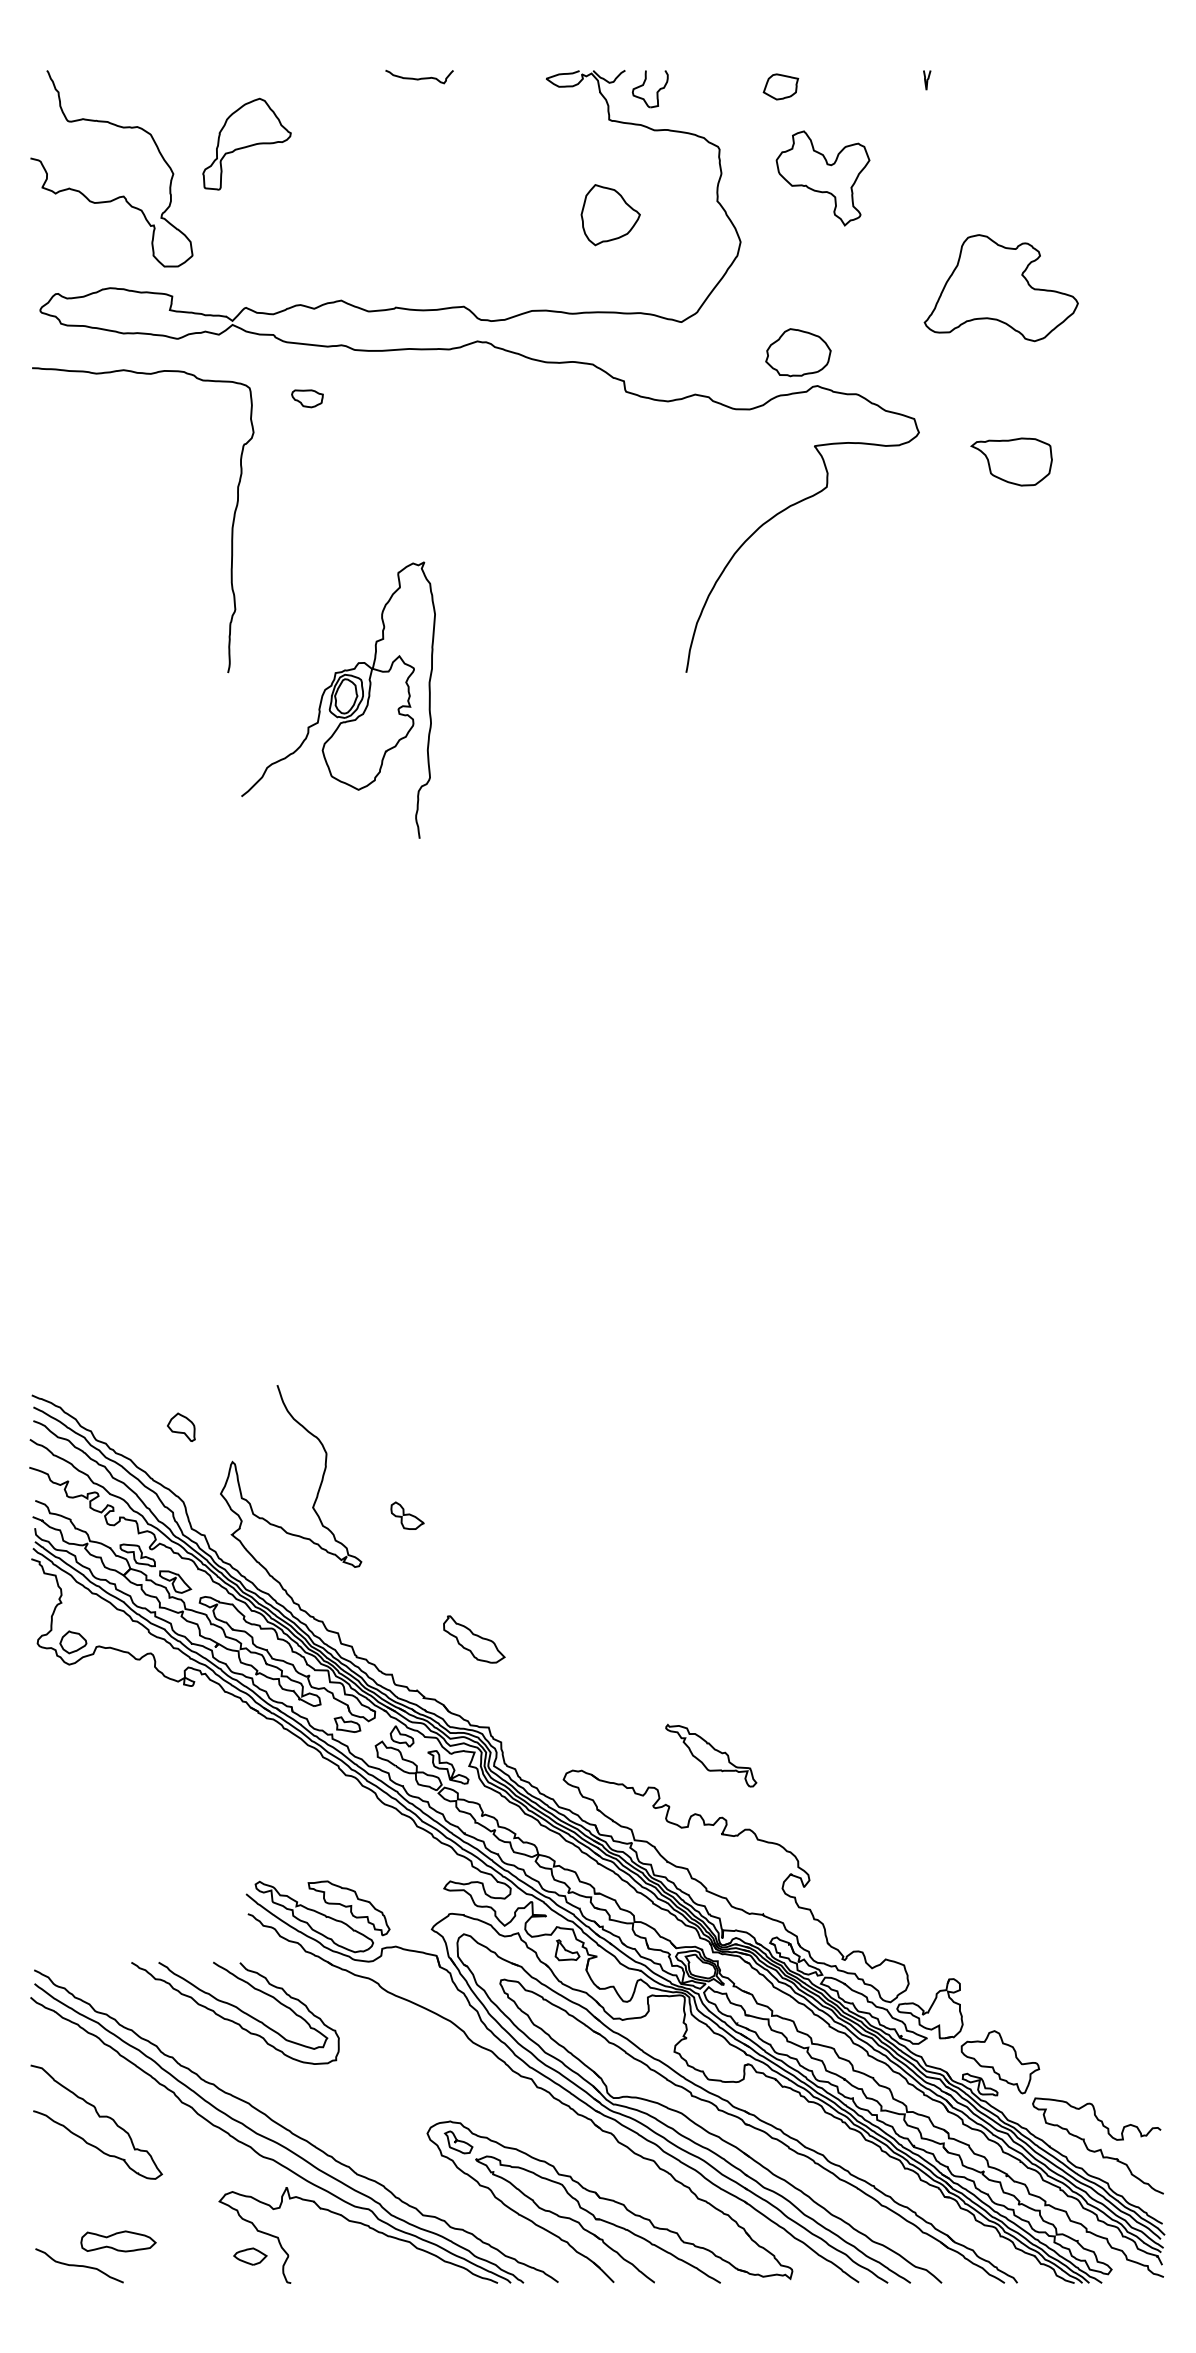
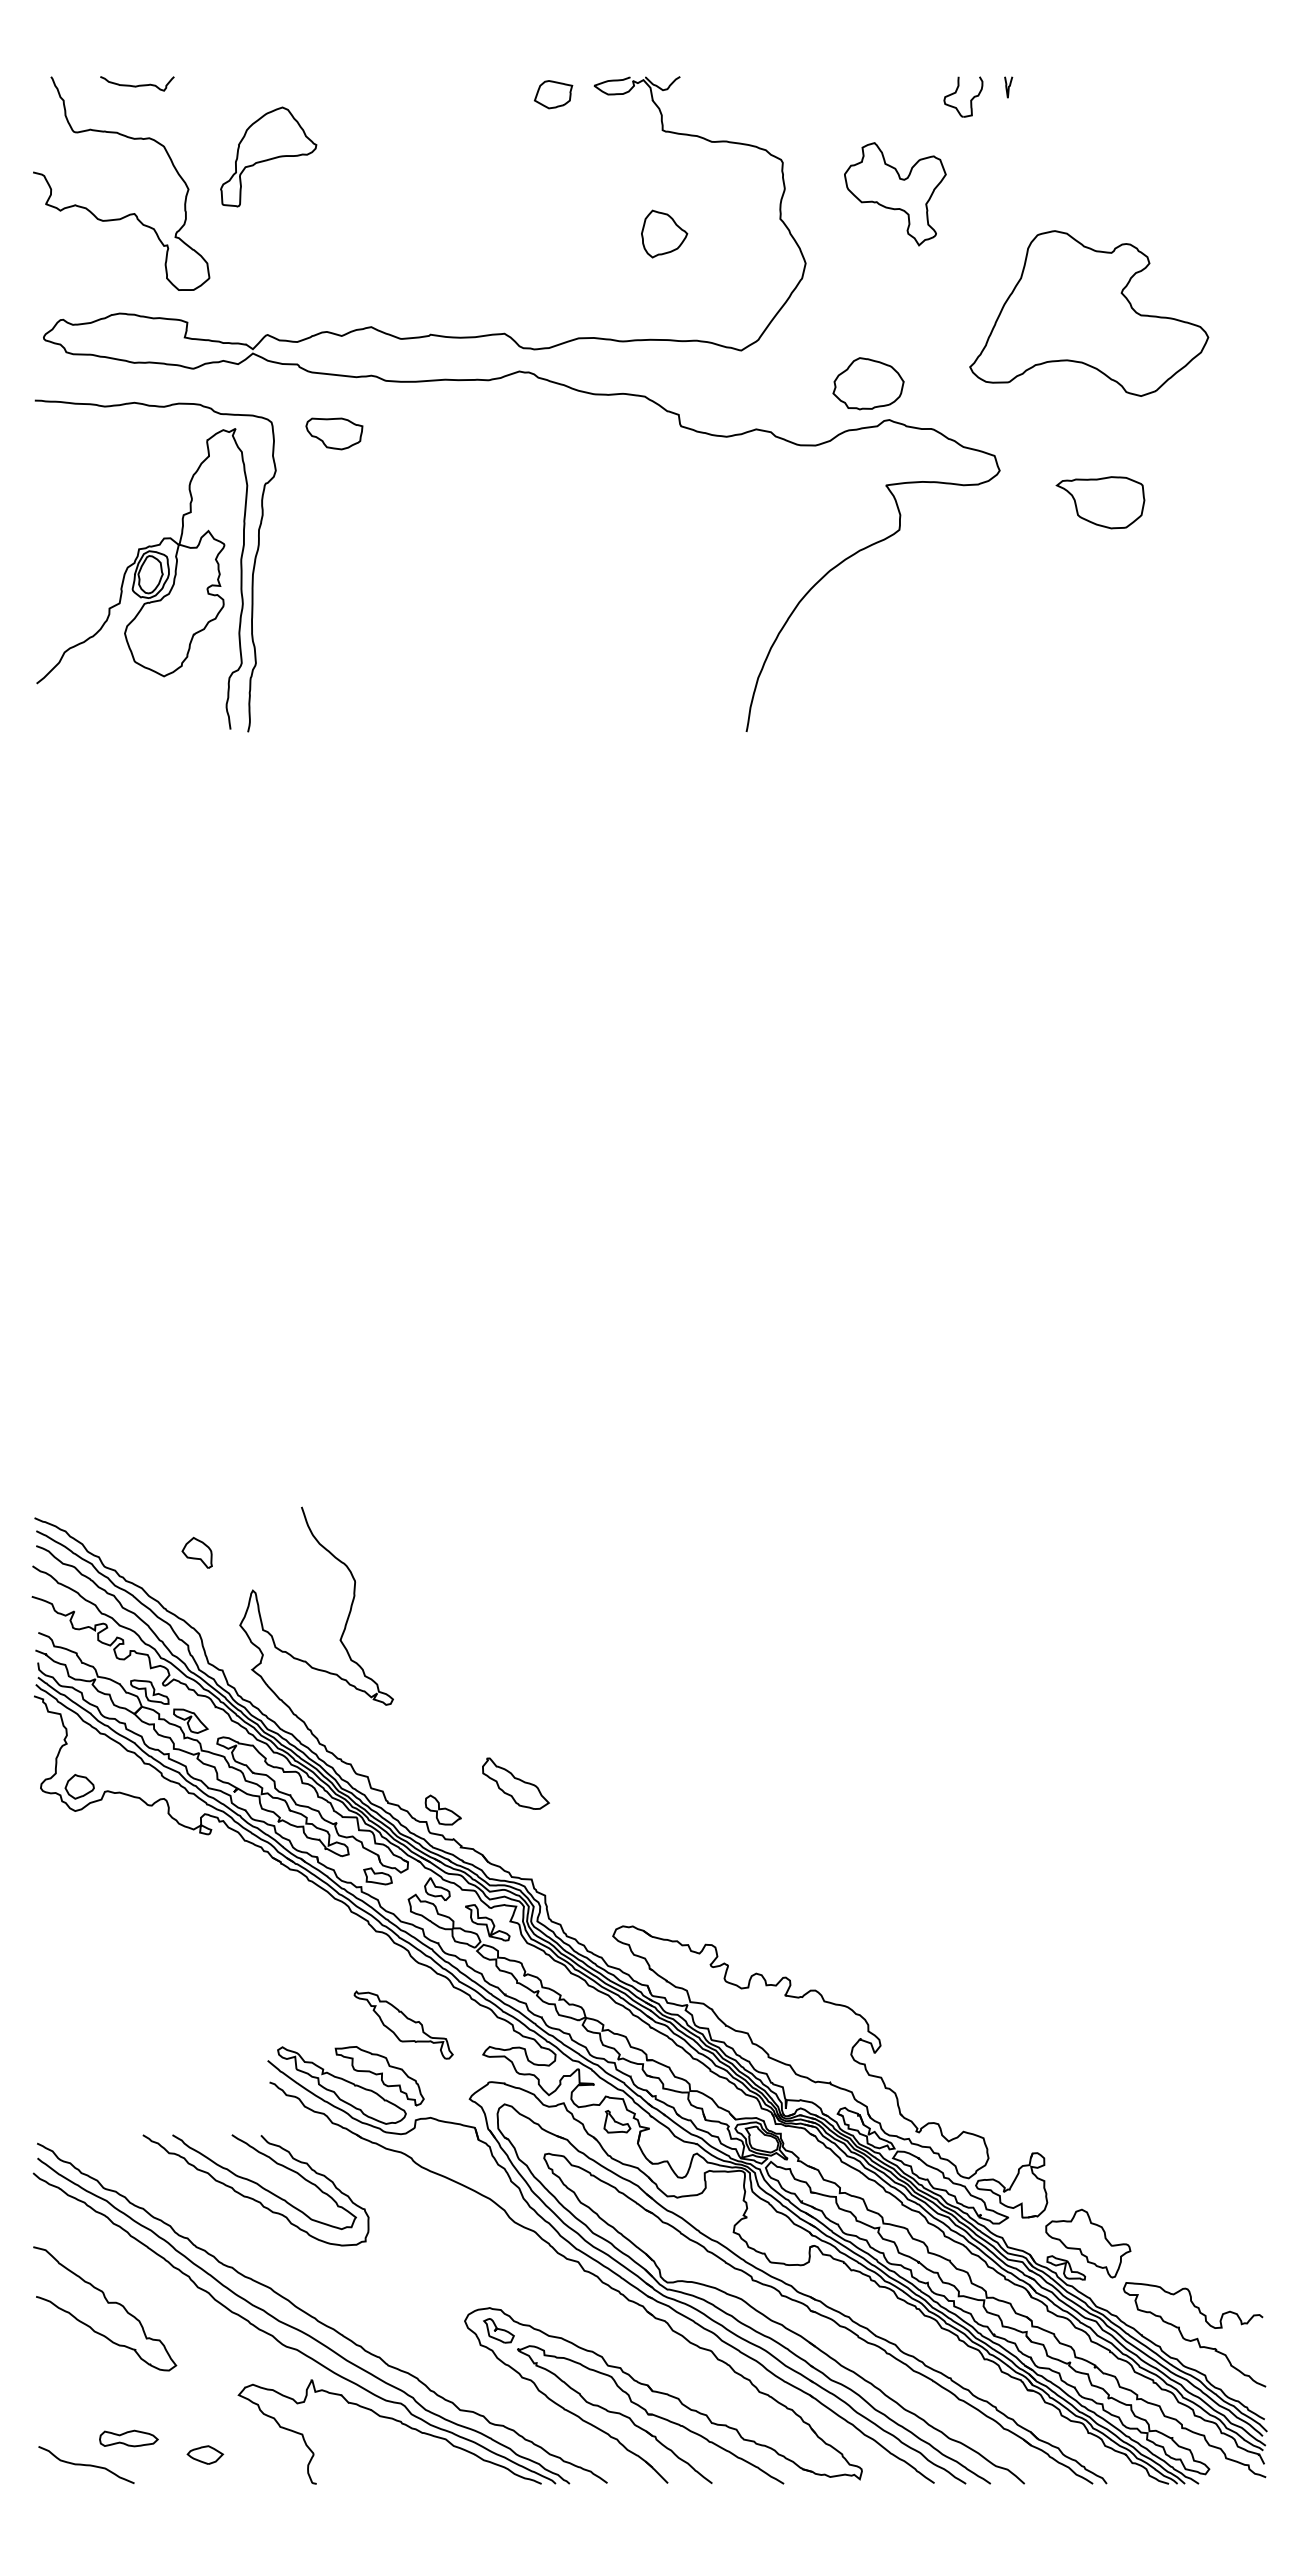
curve: (419, 78) -> (137, 85), moved
part: (643, 85) -> (956, 93), moved
part: (780, 86) -> (553, 94), moved
part: (610, 214) -> (664, 233), size x0.71
part: (1001, 288) -> (1089, 313), size x1.43
part: (307, 398) -> (334, 433), size x1.67
part: (338, 699) -> (142, 578), moved
part: (406, 1515) -> (442, 1809), moved
part: (711, 1755) -> (403, 2024), moved
part: (118, 2241) -> (128, 2438), size x0.71
part: (250, 2256) -> (205, 2454), moved

